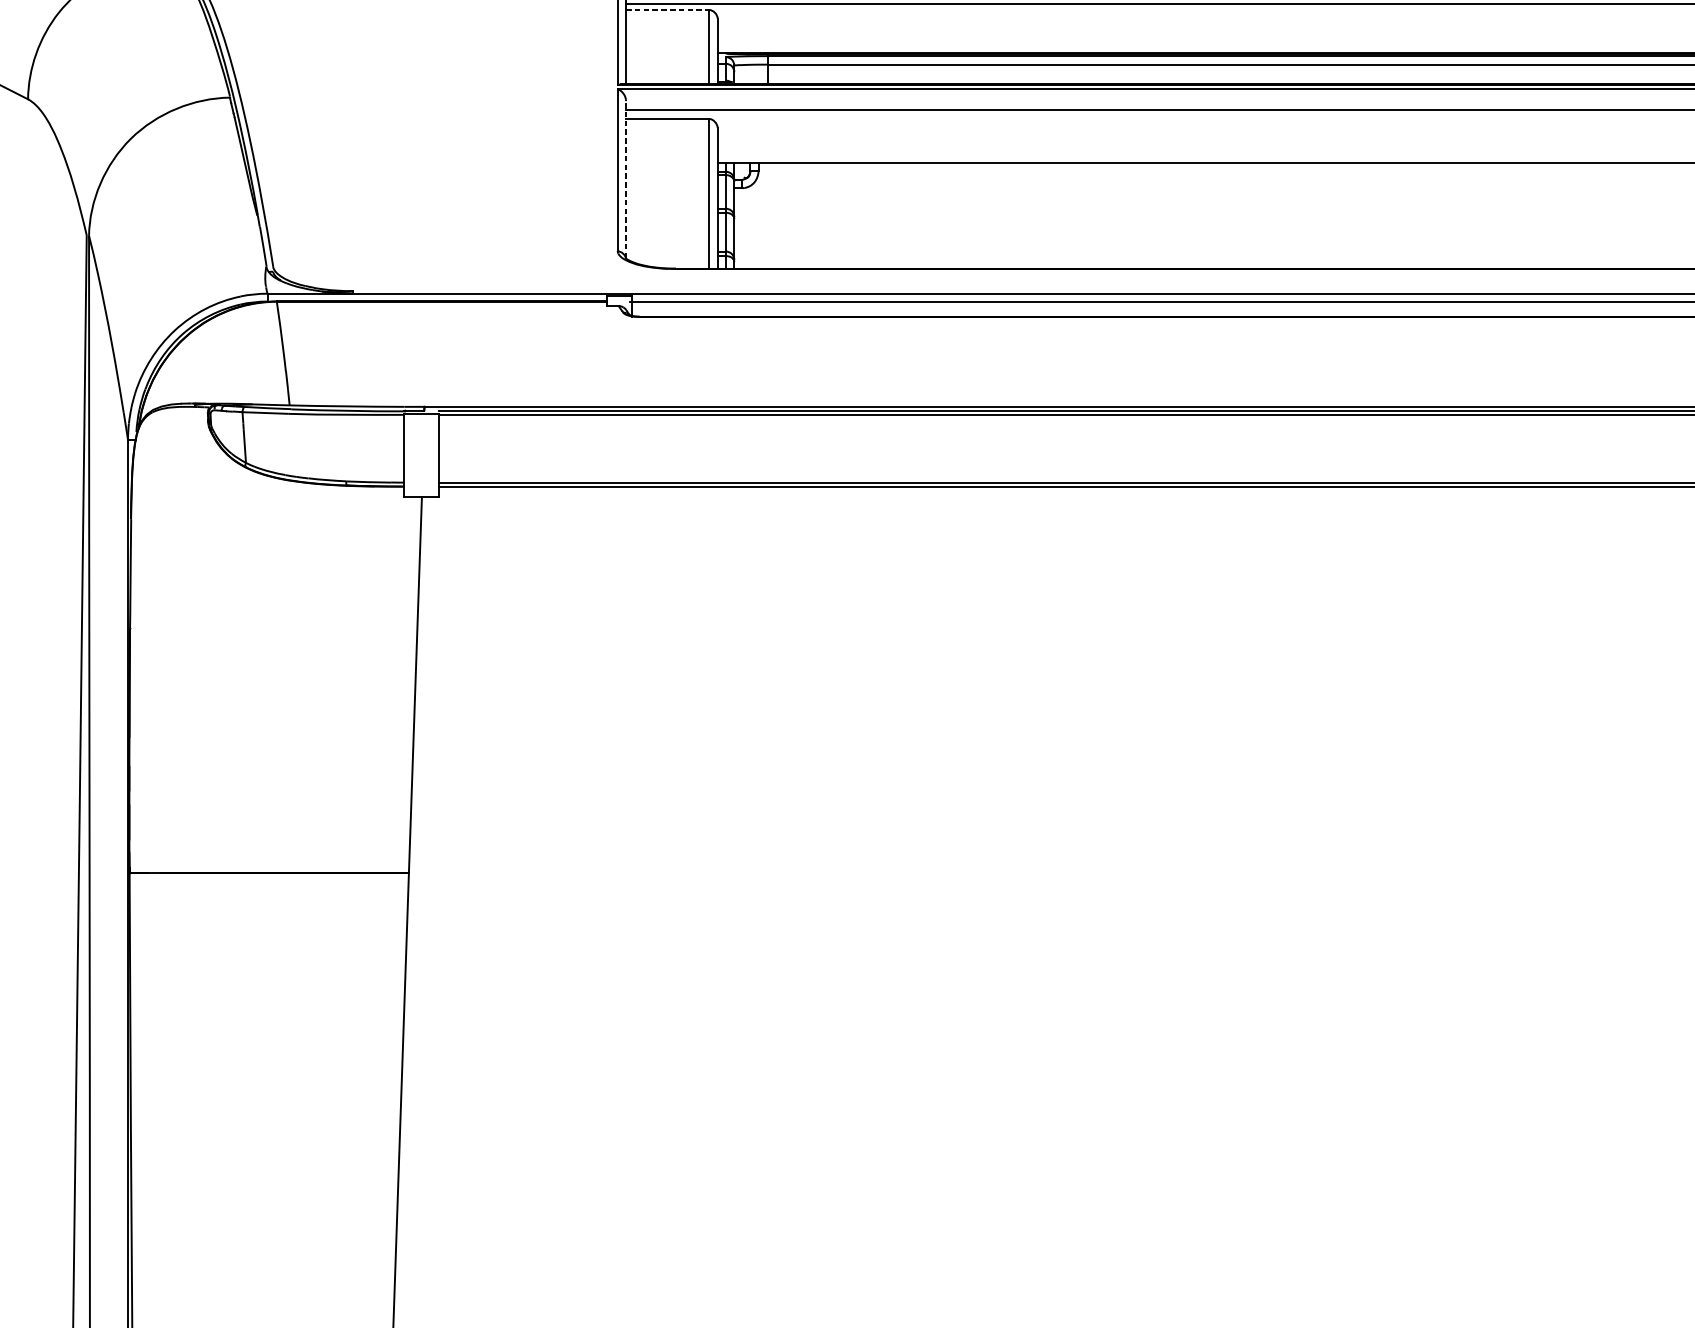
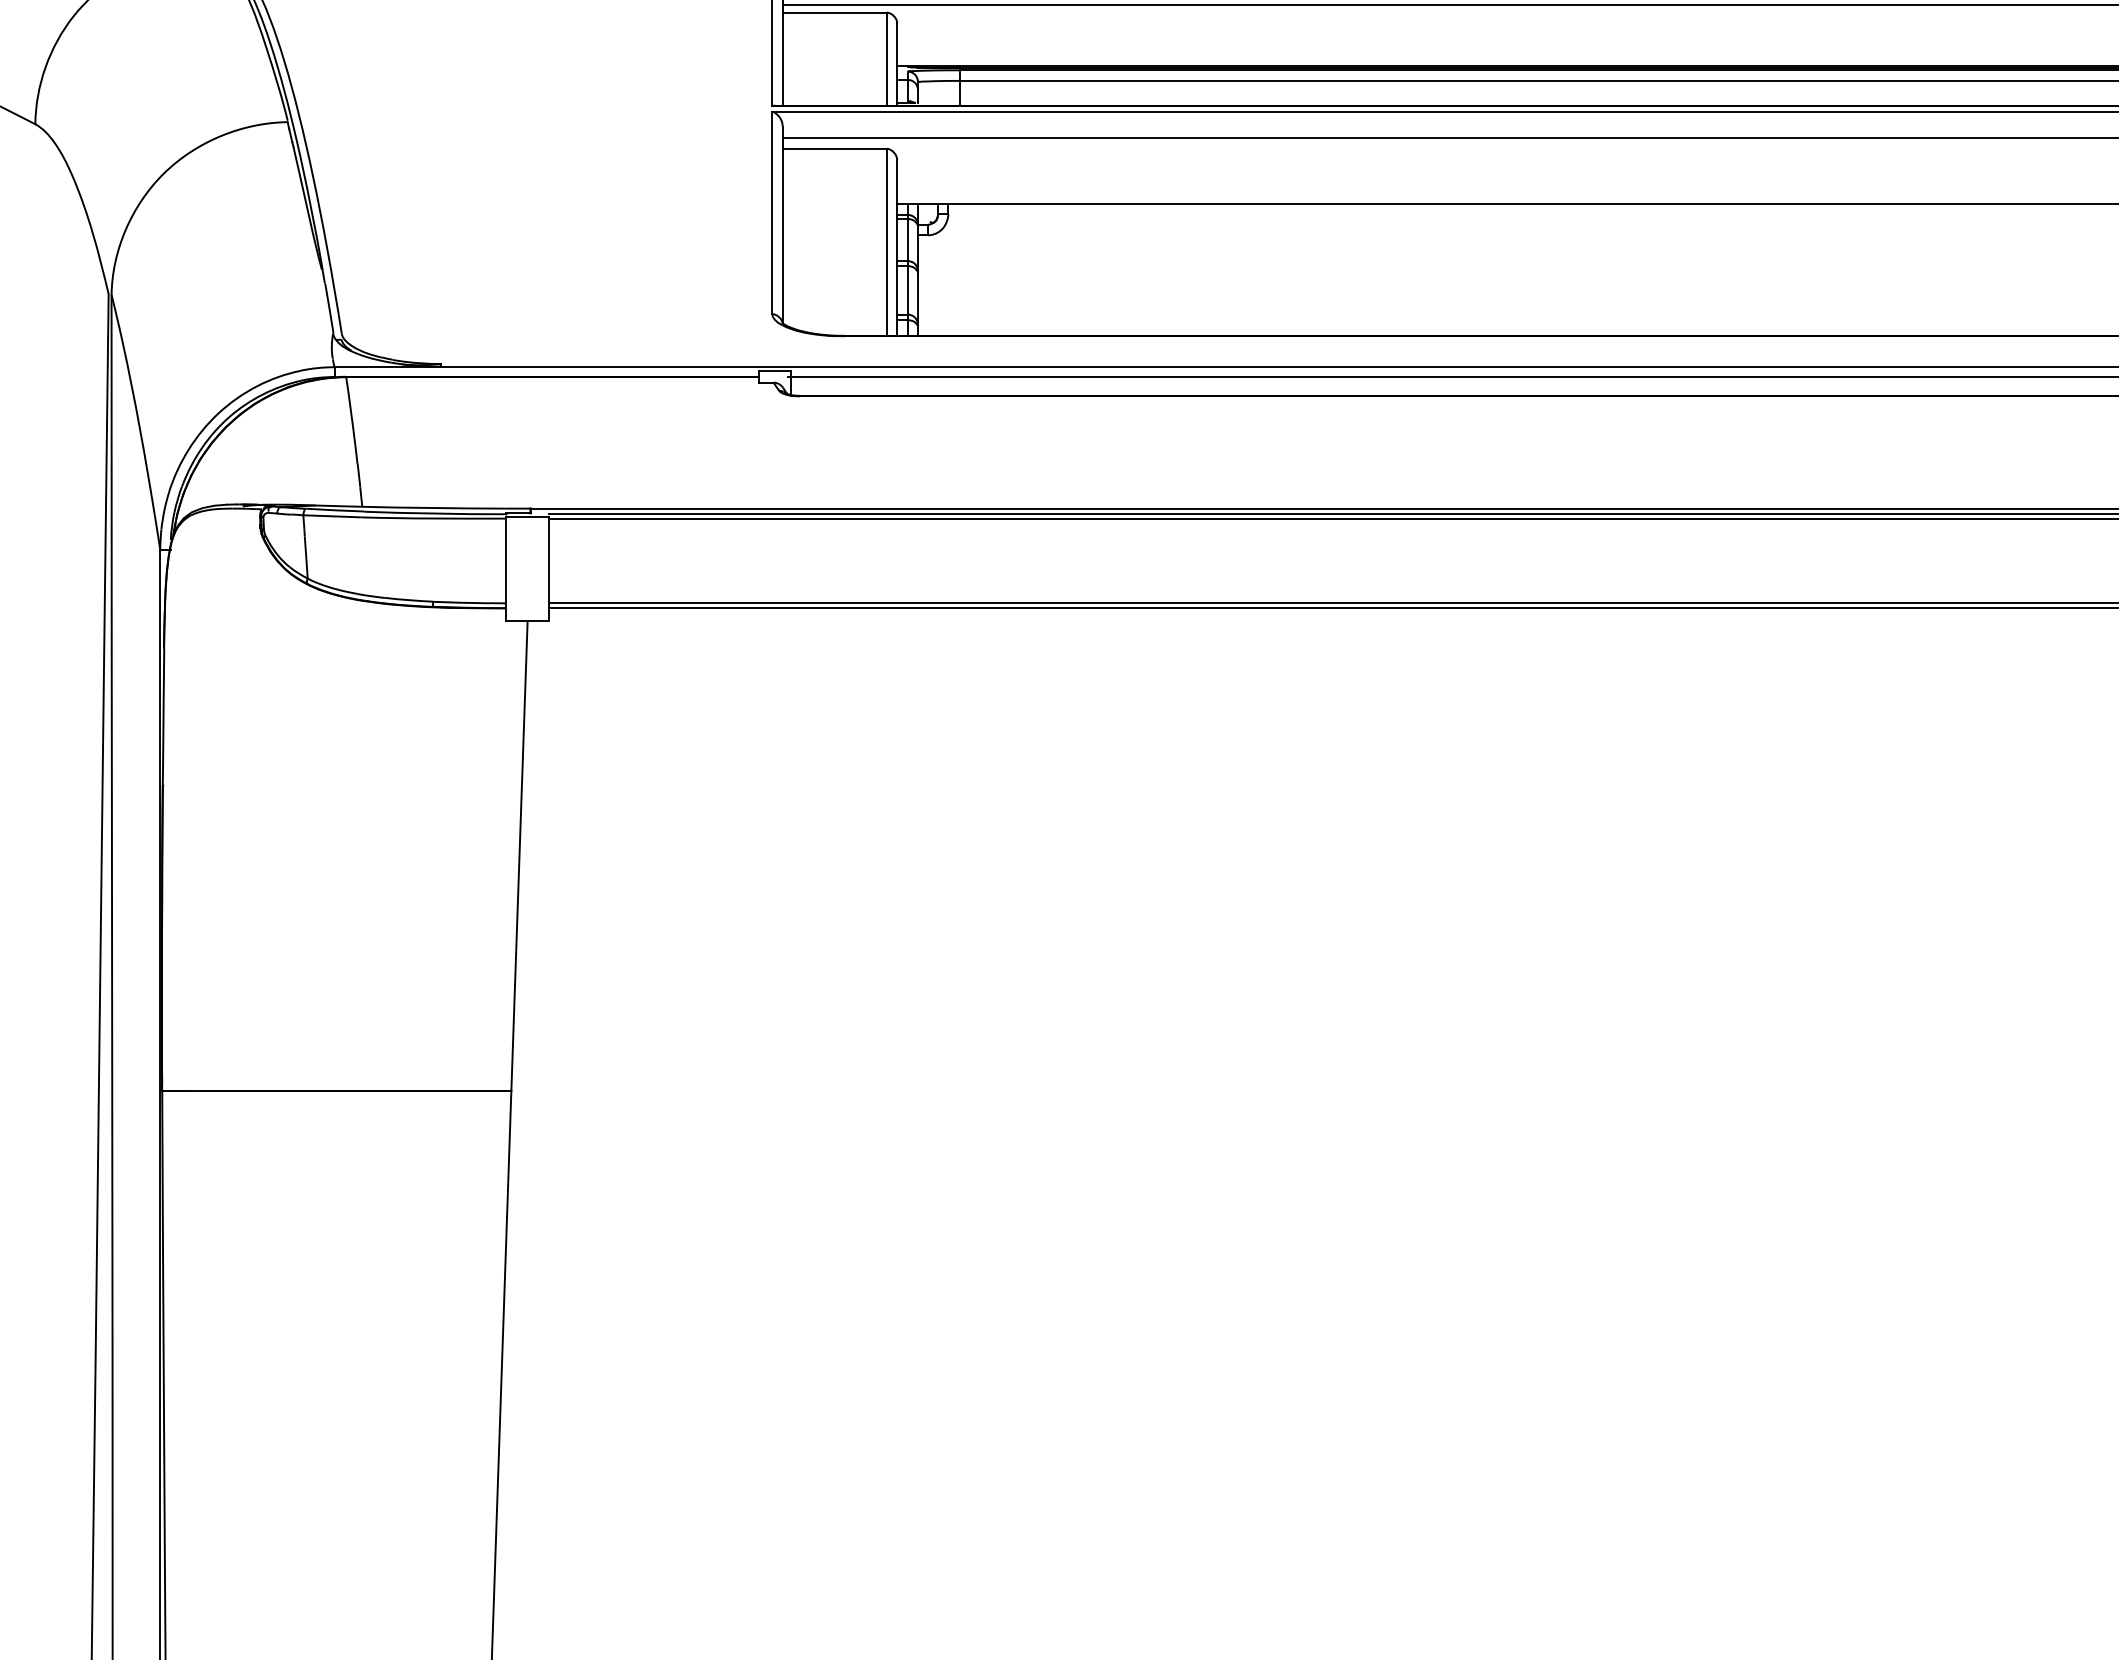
line: (668, 9) -> (835, 12), dashed -> solid
line: (625, 179) -> (782, 224), dashed -> solid

